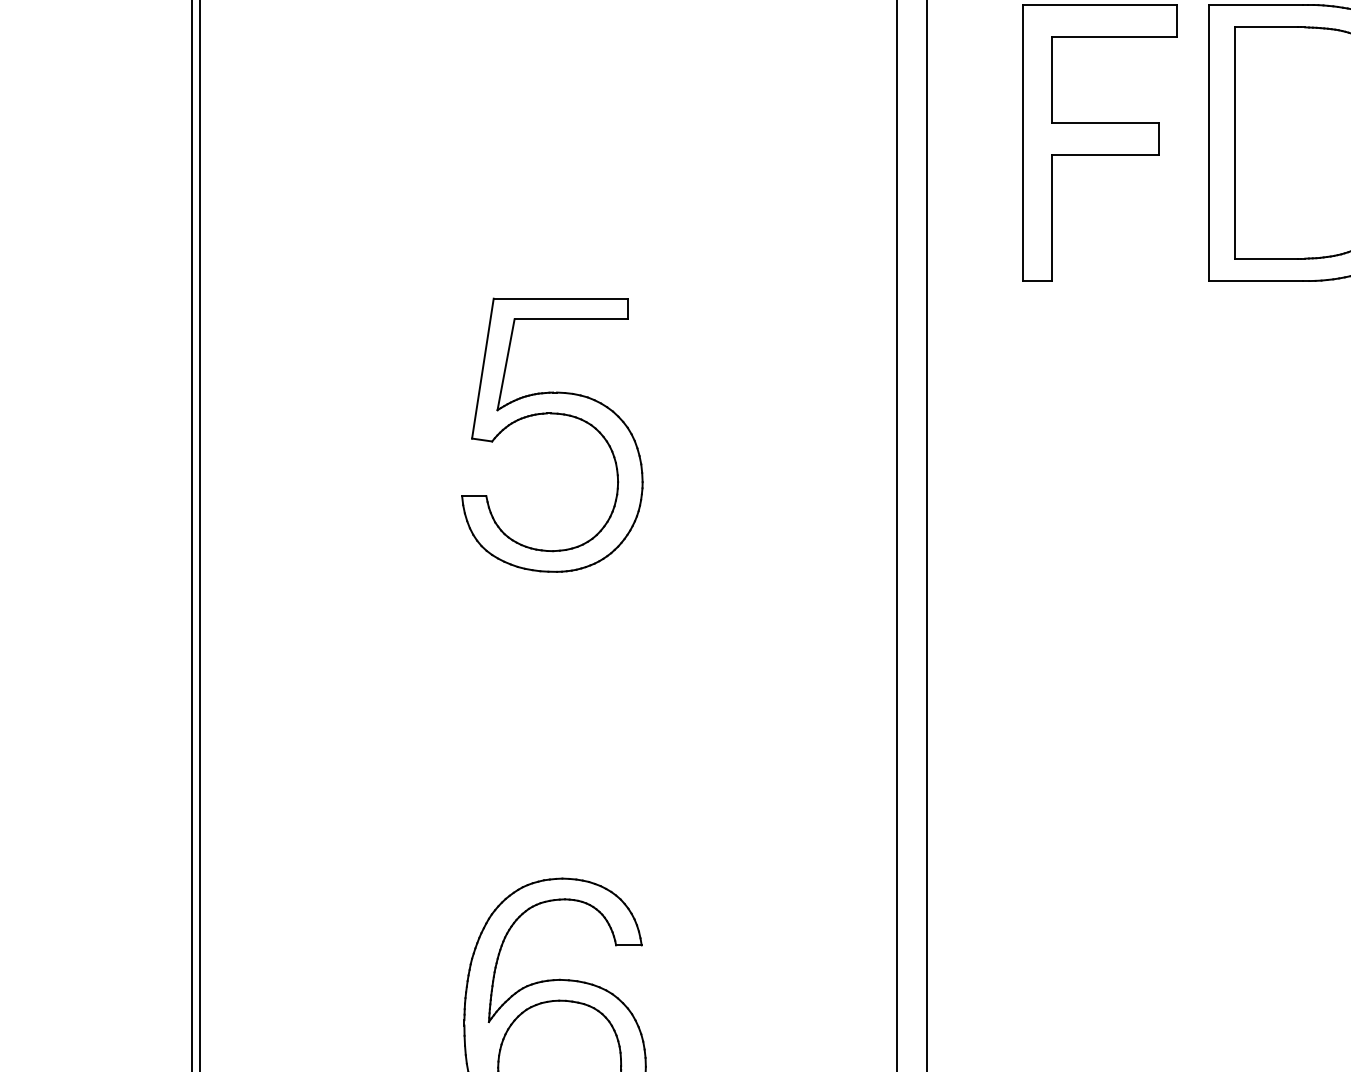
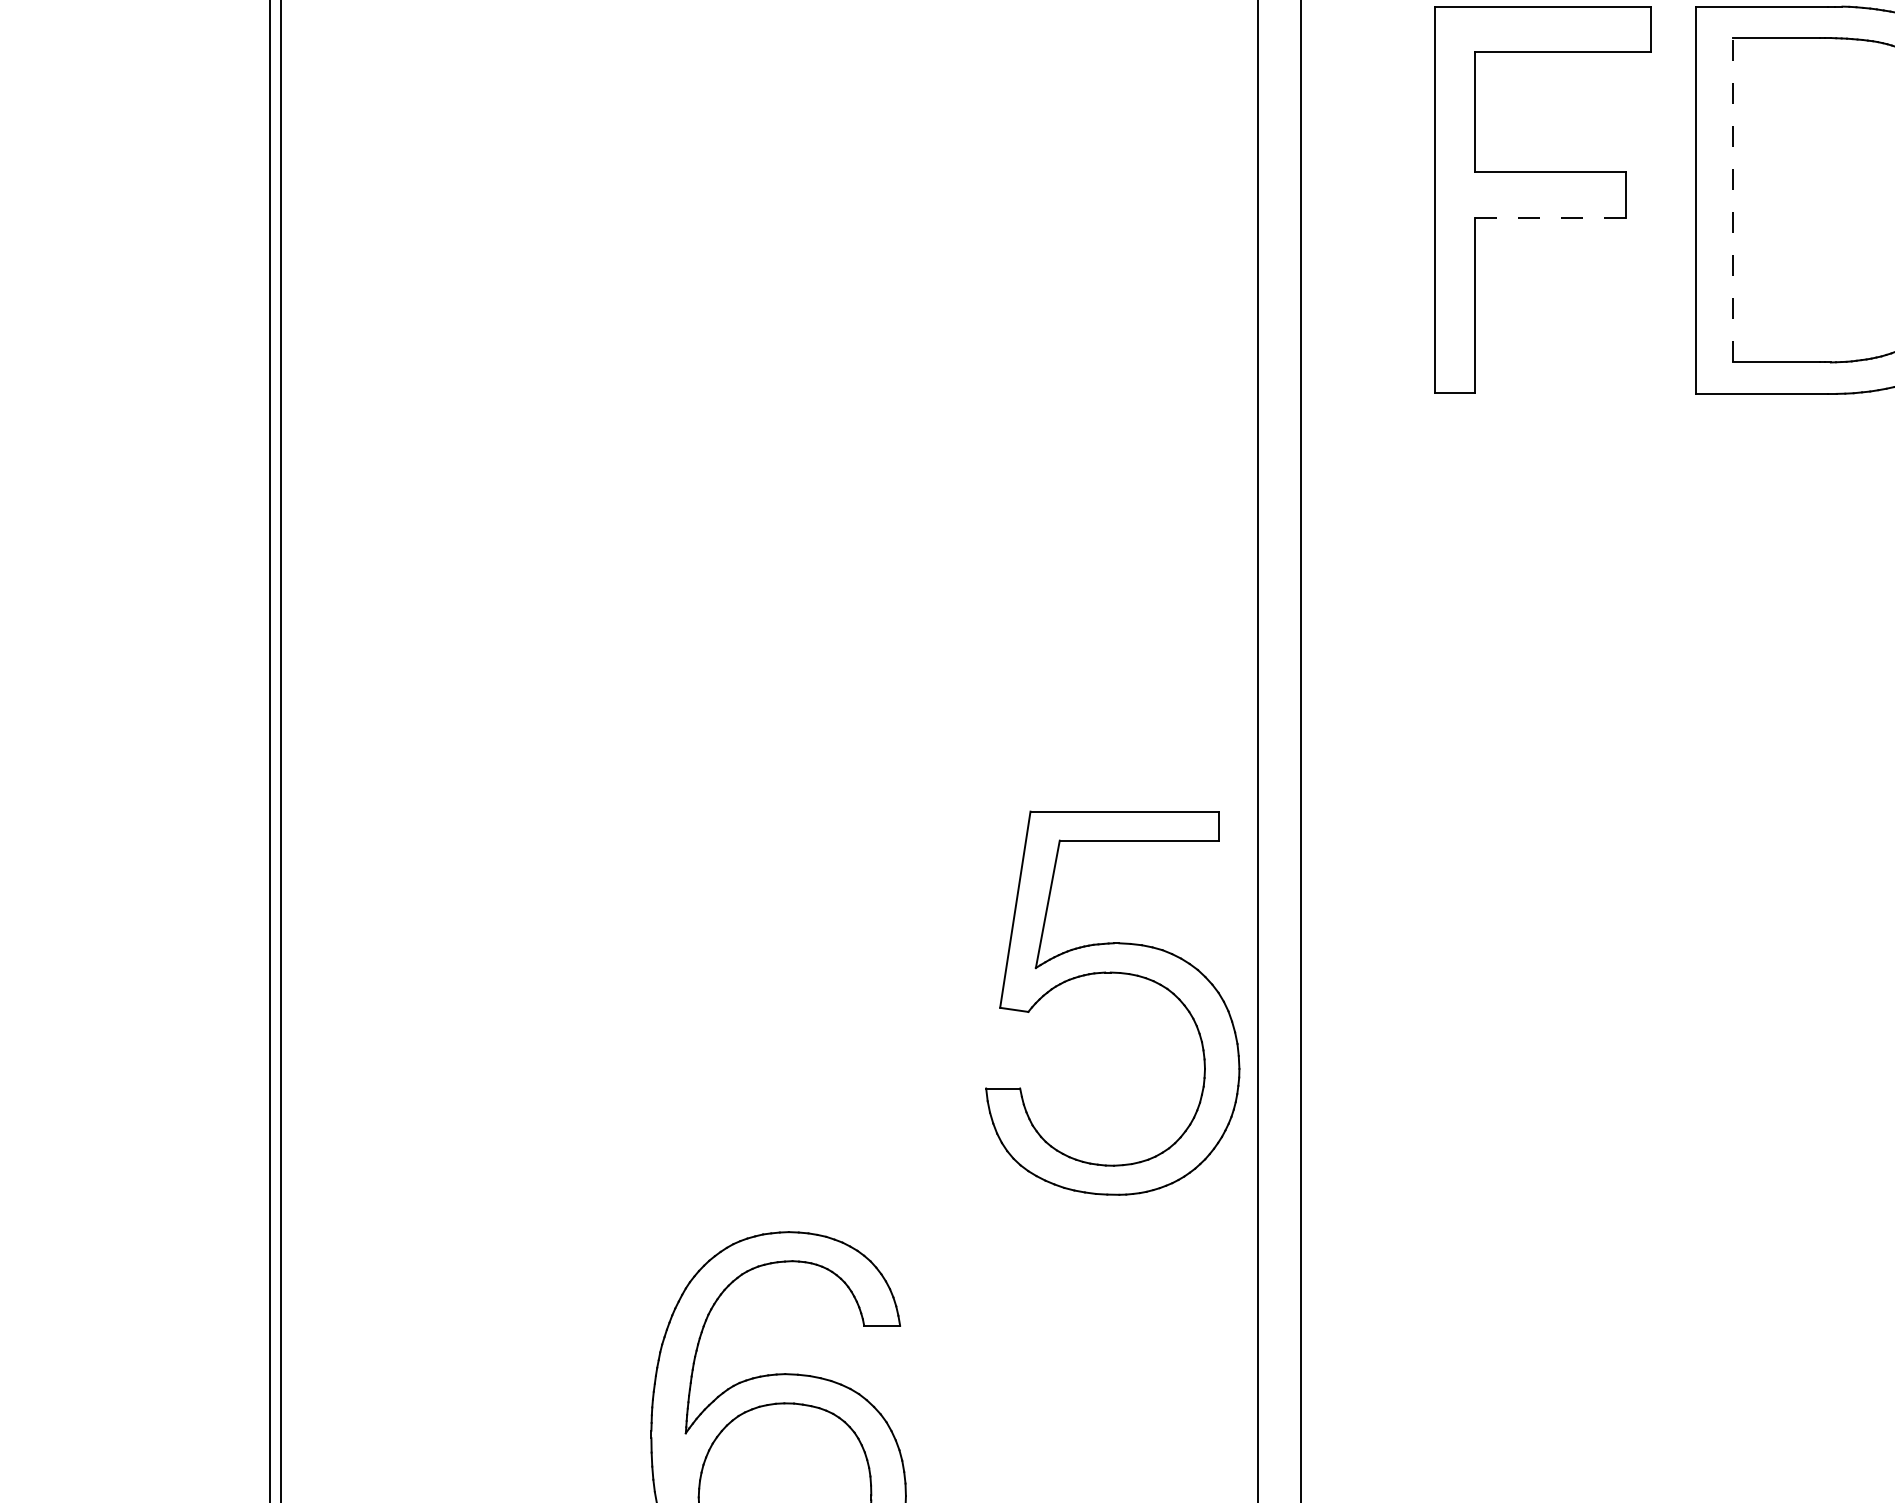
line: (1235, 142) -> (1732, 199), solid -> dashed
line: (1104, 155) -> (1549, 217), solid -> dashed
part: (552, 414) -> (1112, 973), moved

